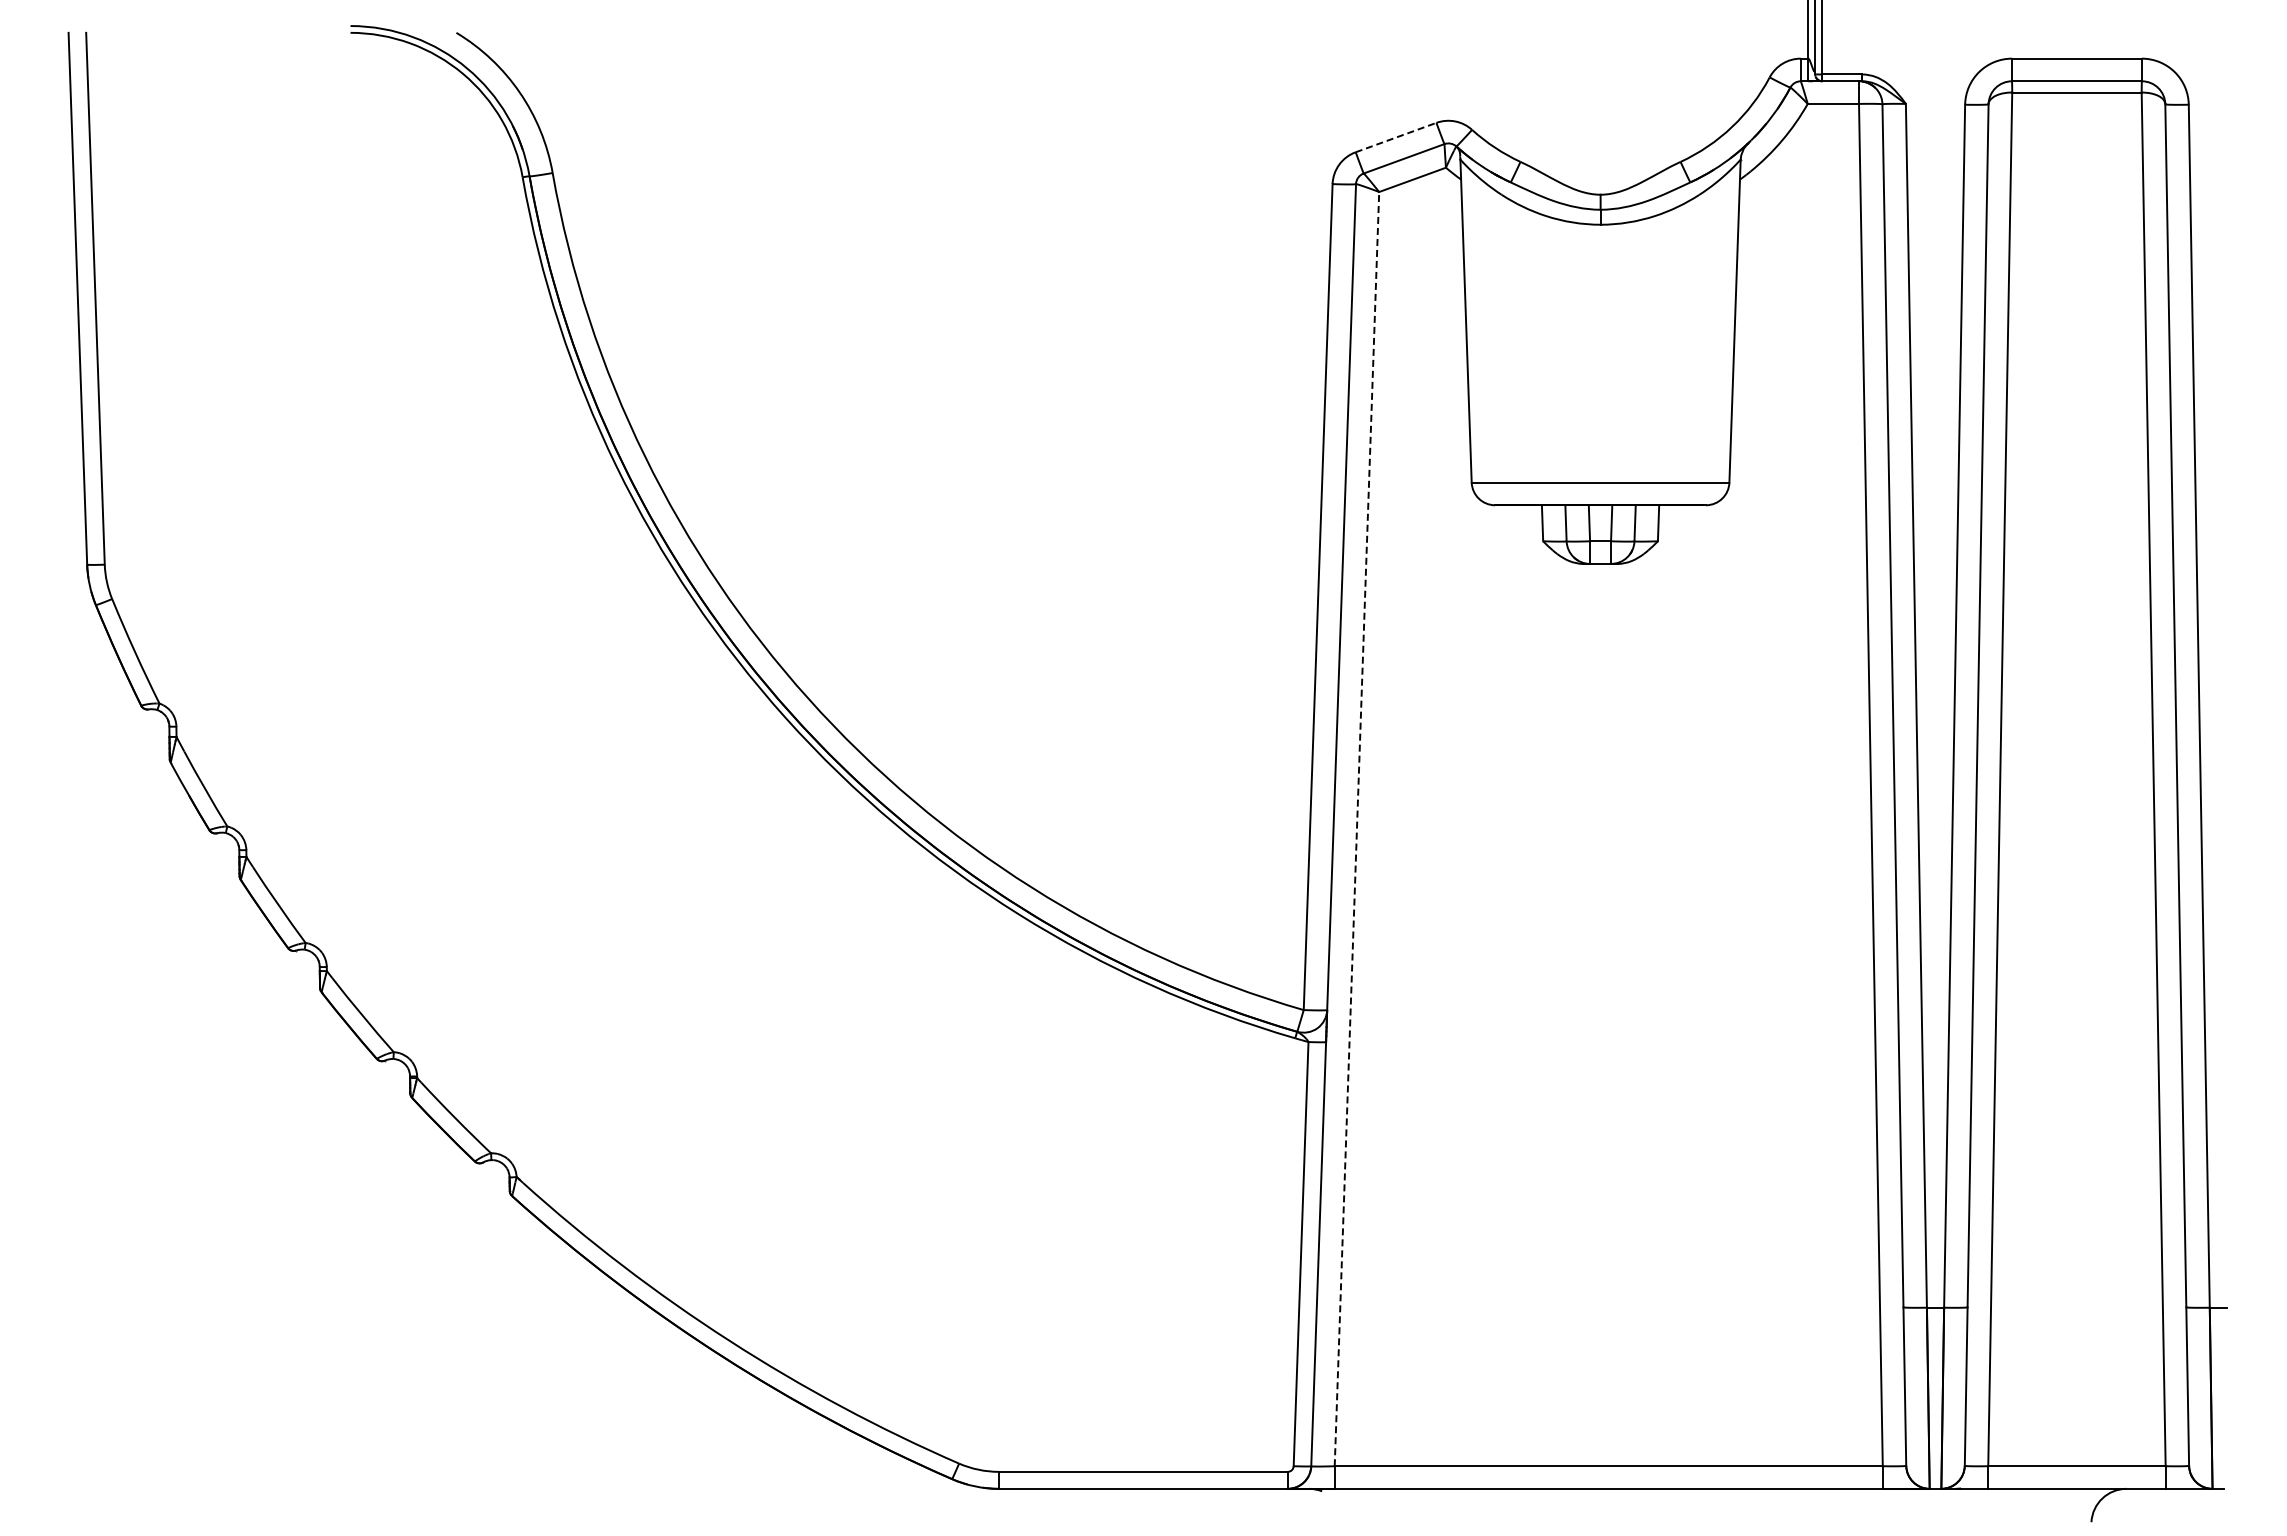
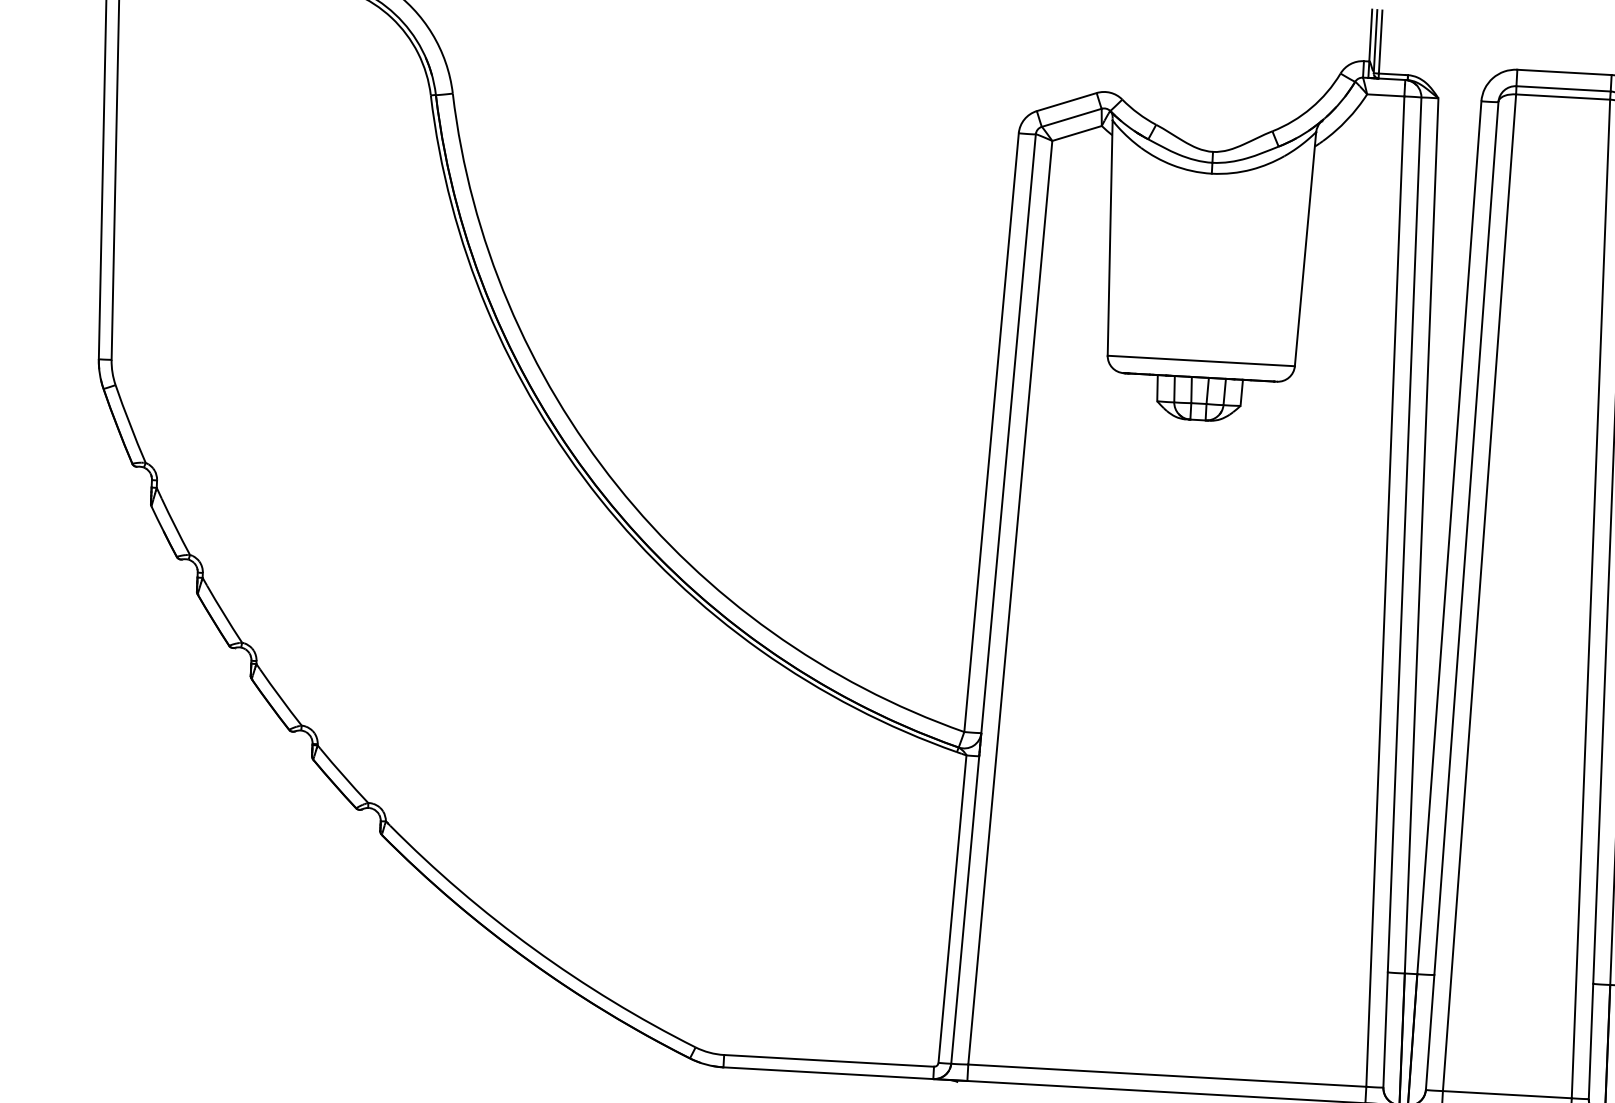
line: (1396, 137) -> (1067, 102), dashed -> solid
line: (1356, 828) -> (1010, 602), dashed -> solid

